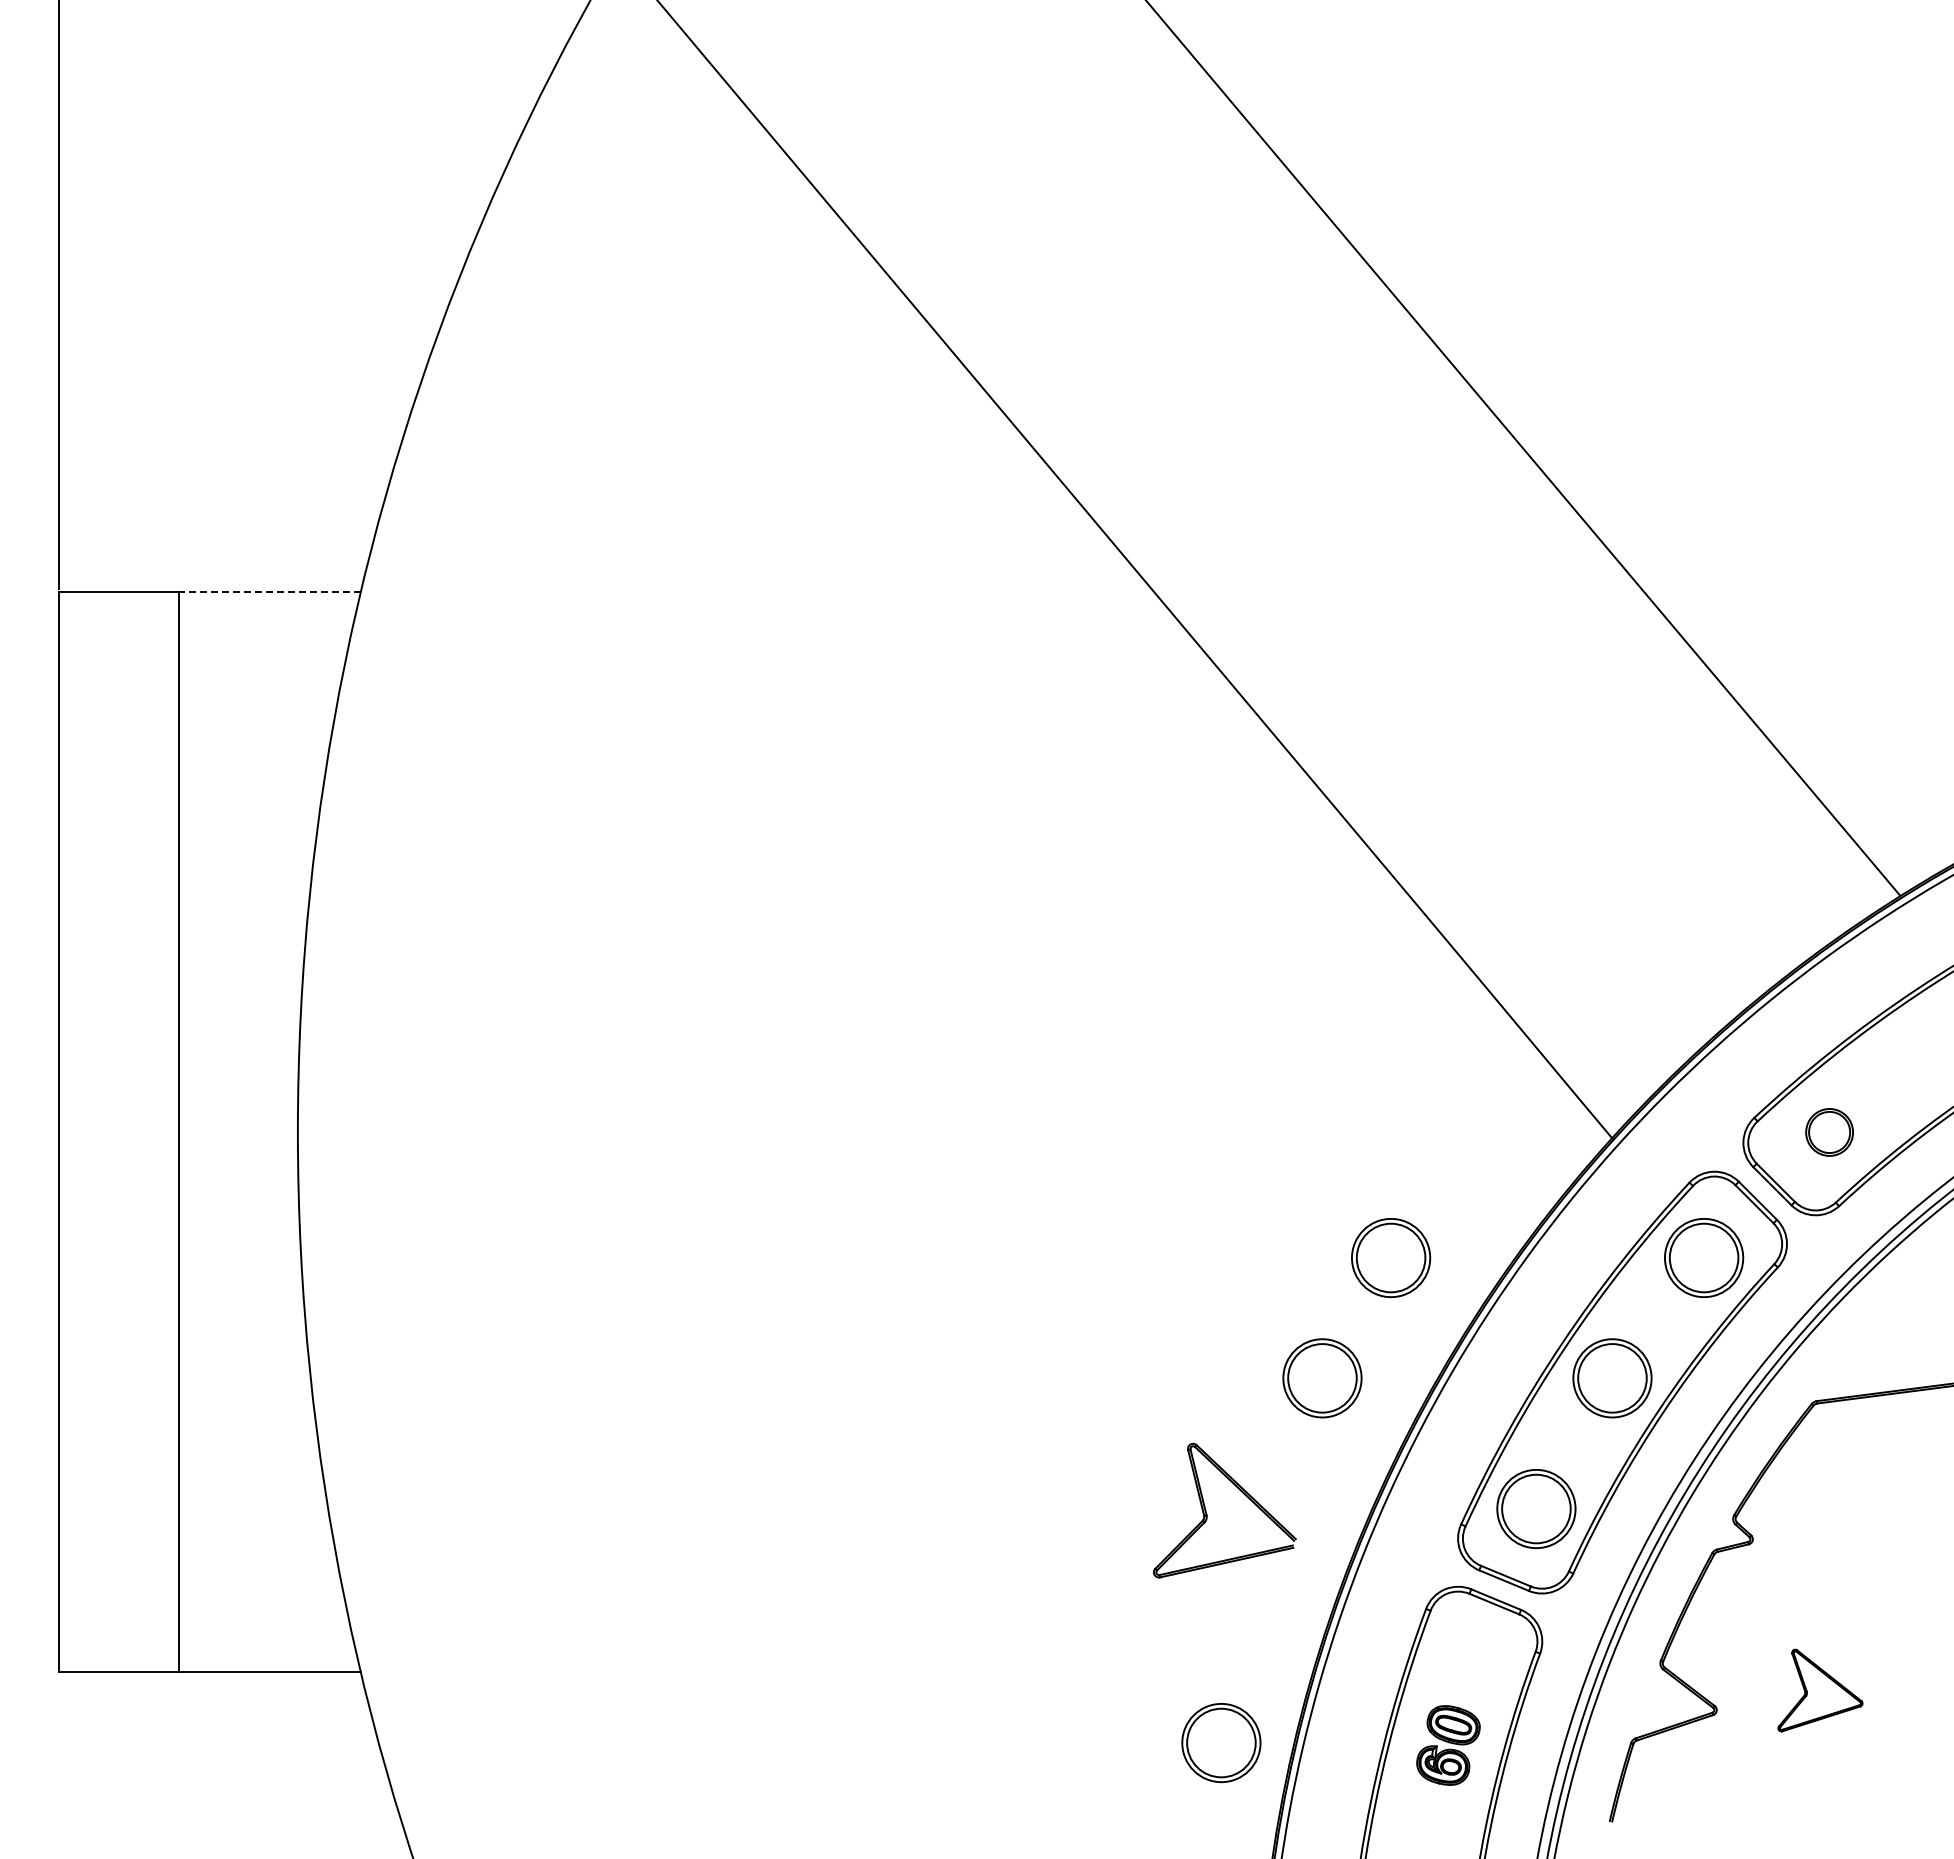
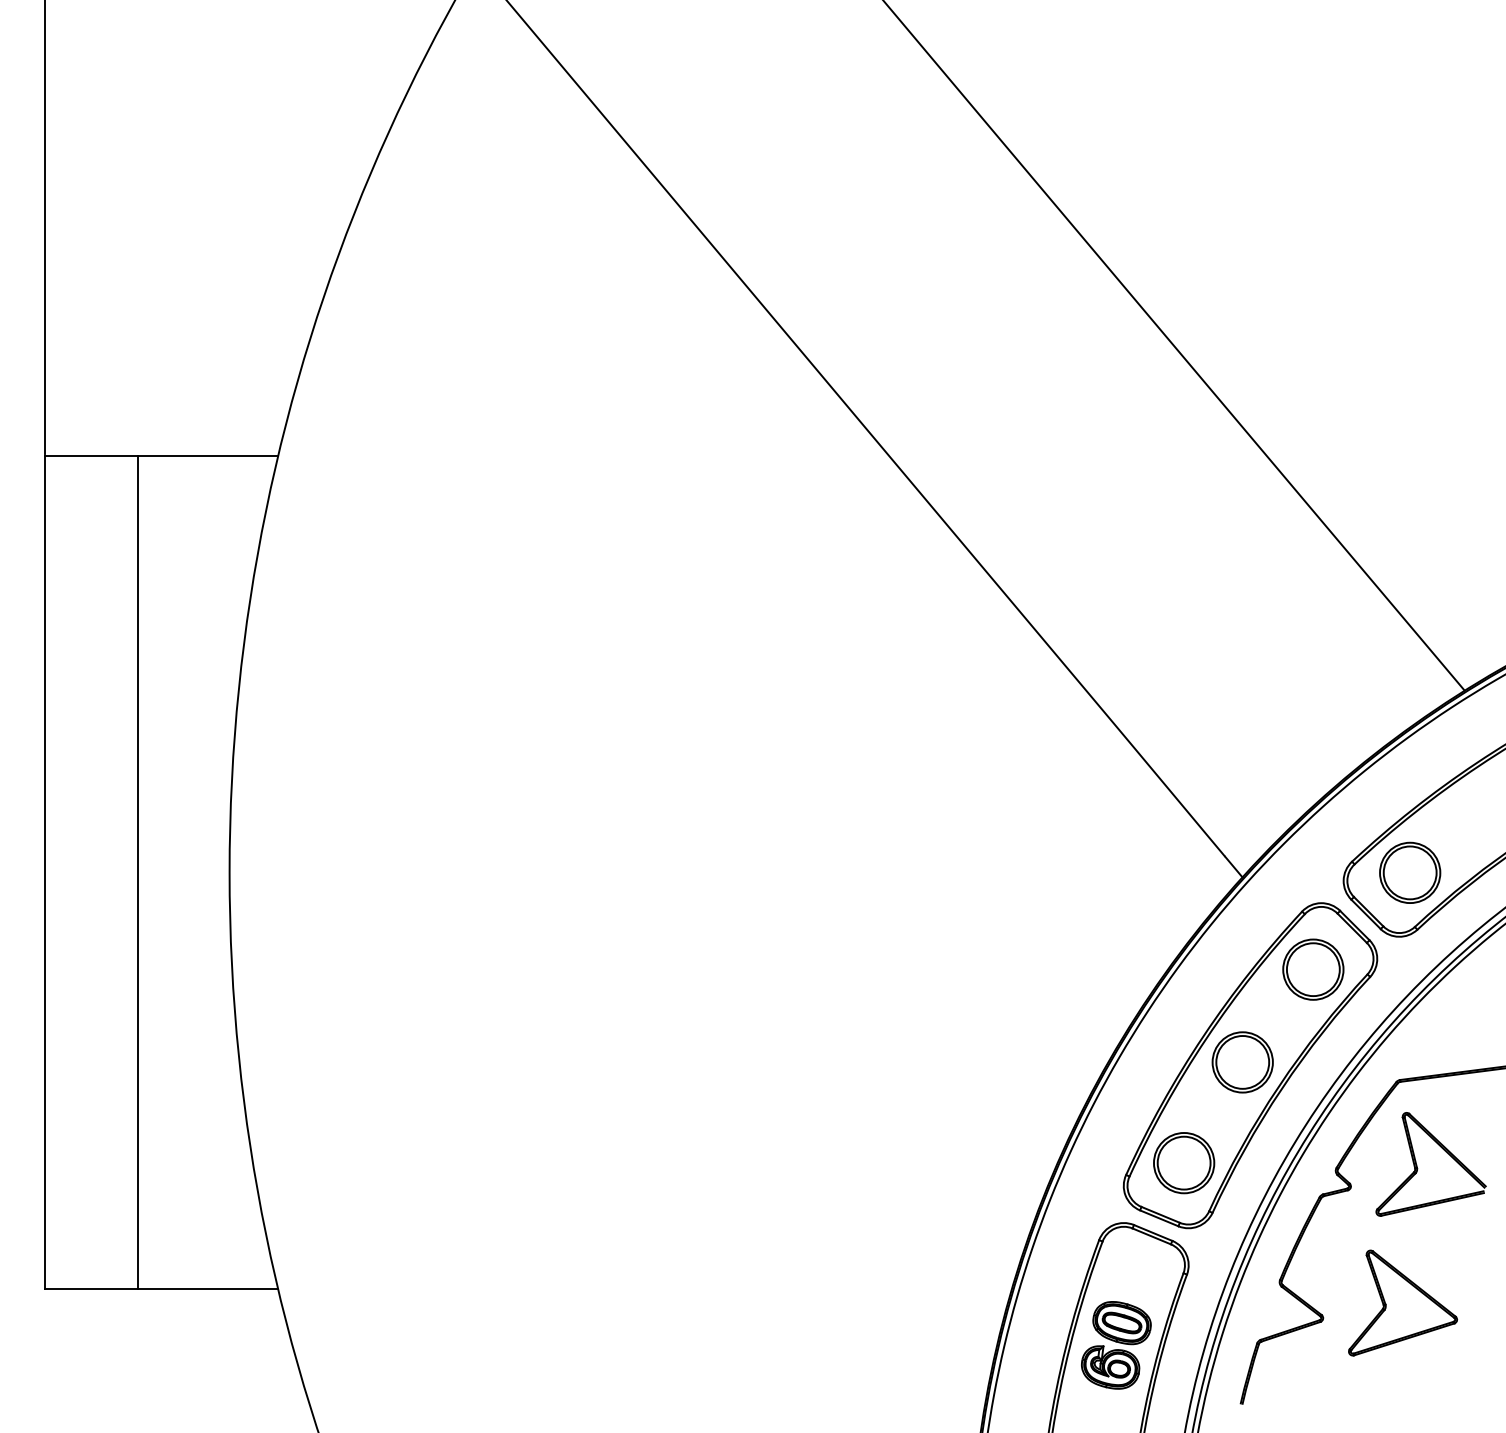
line: (269, 592) -> (207, 456), dashed -> solid
part: (1829, 1132) -> (1410, 872), size x1.67
part: (1391, 1257) -> (1072, 969), removed
part: (1322, 1378) -> (1019, 1062), removed
part: (1207, 1514) -> (1417, 1167), moved
part: (1820, 1690) -> (1403, 1303), size x1.67
part: (1221, 1742) -> (941, 1343), removed
part: (1448, 1745) -> (1116, 1345), size x1.43

